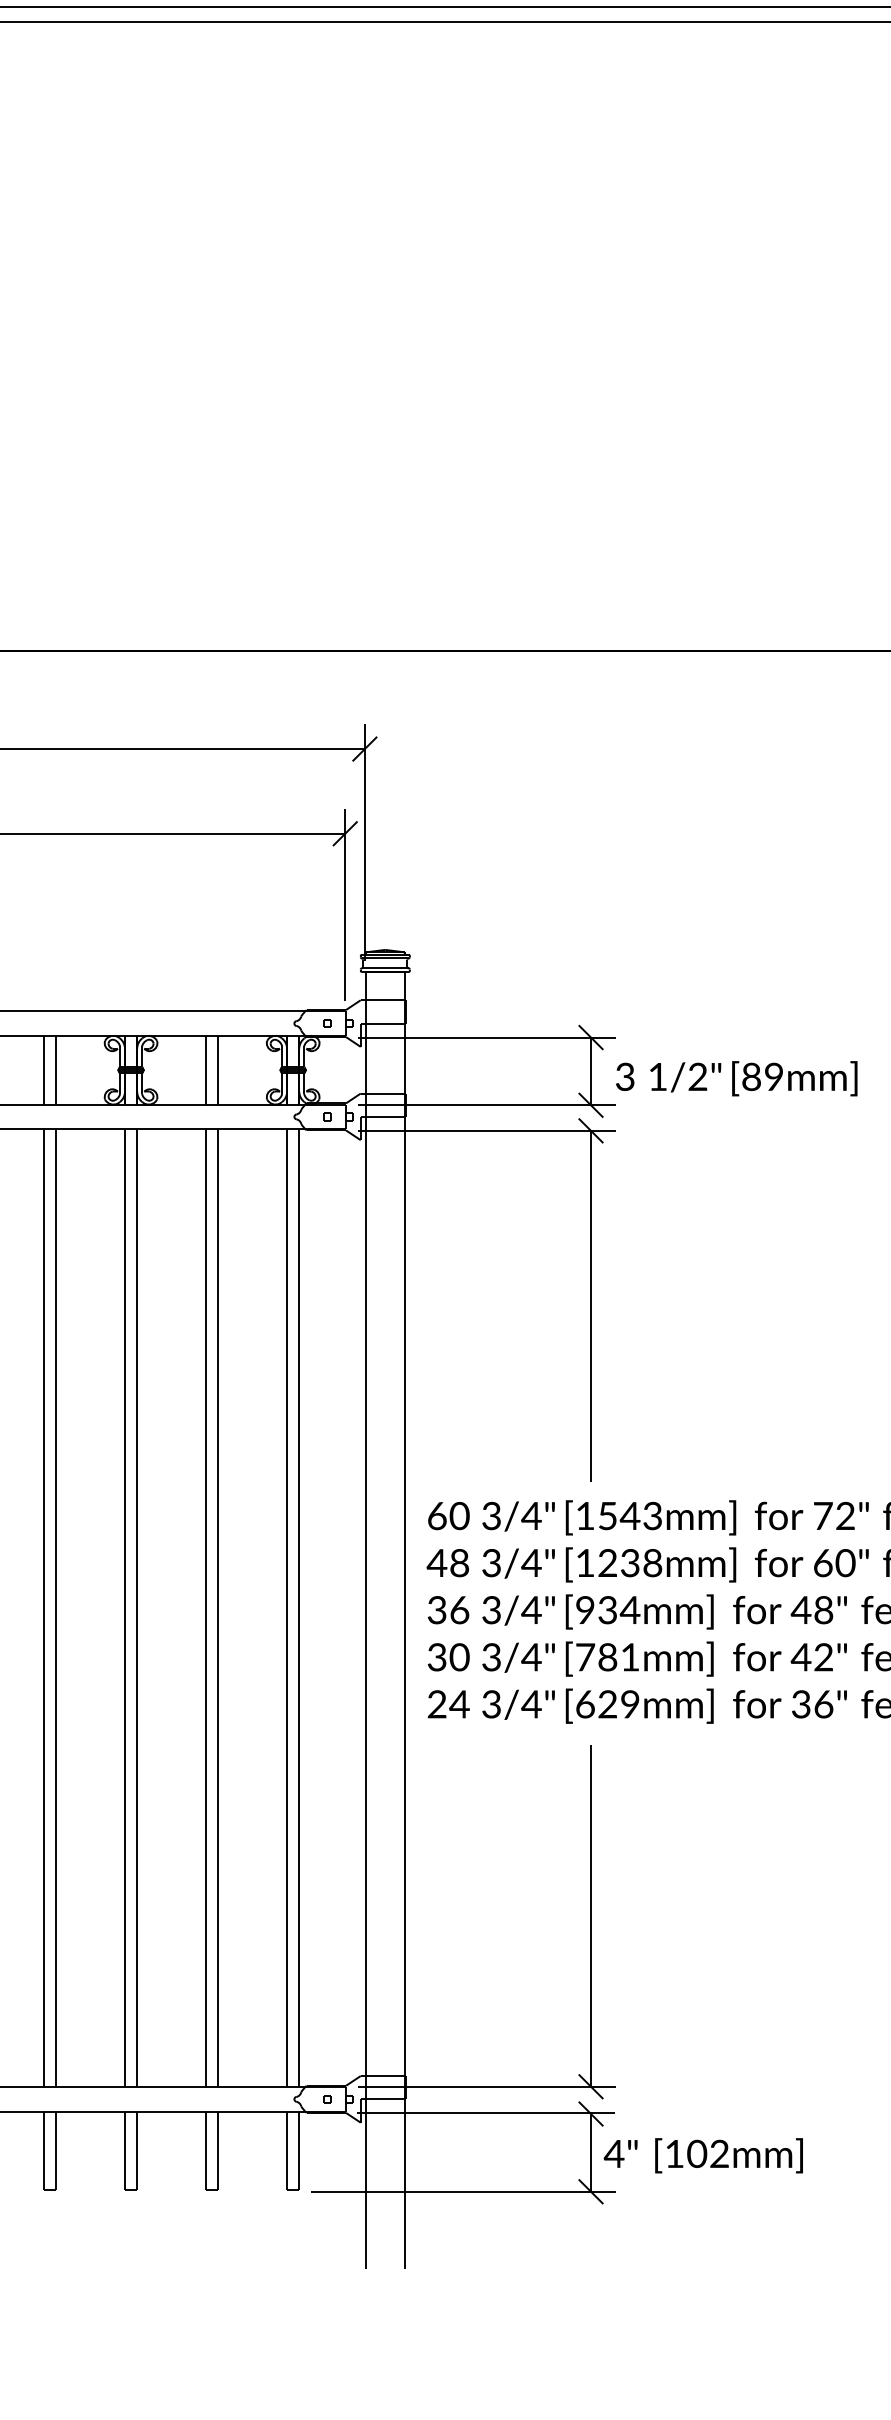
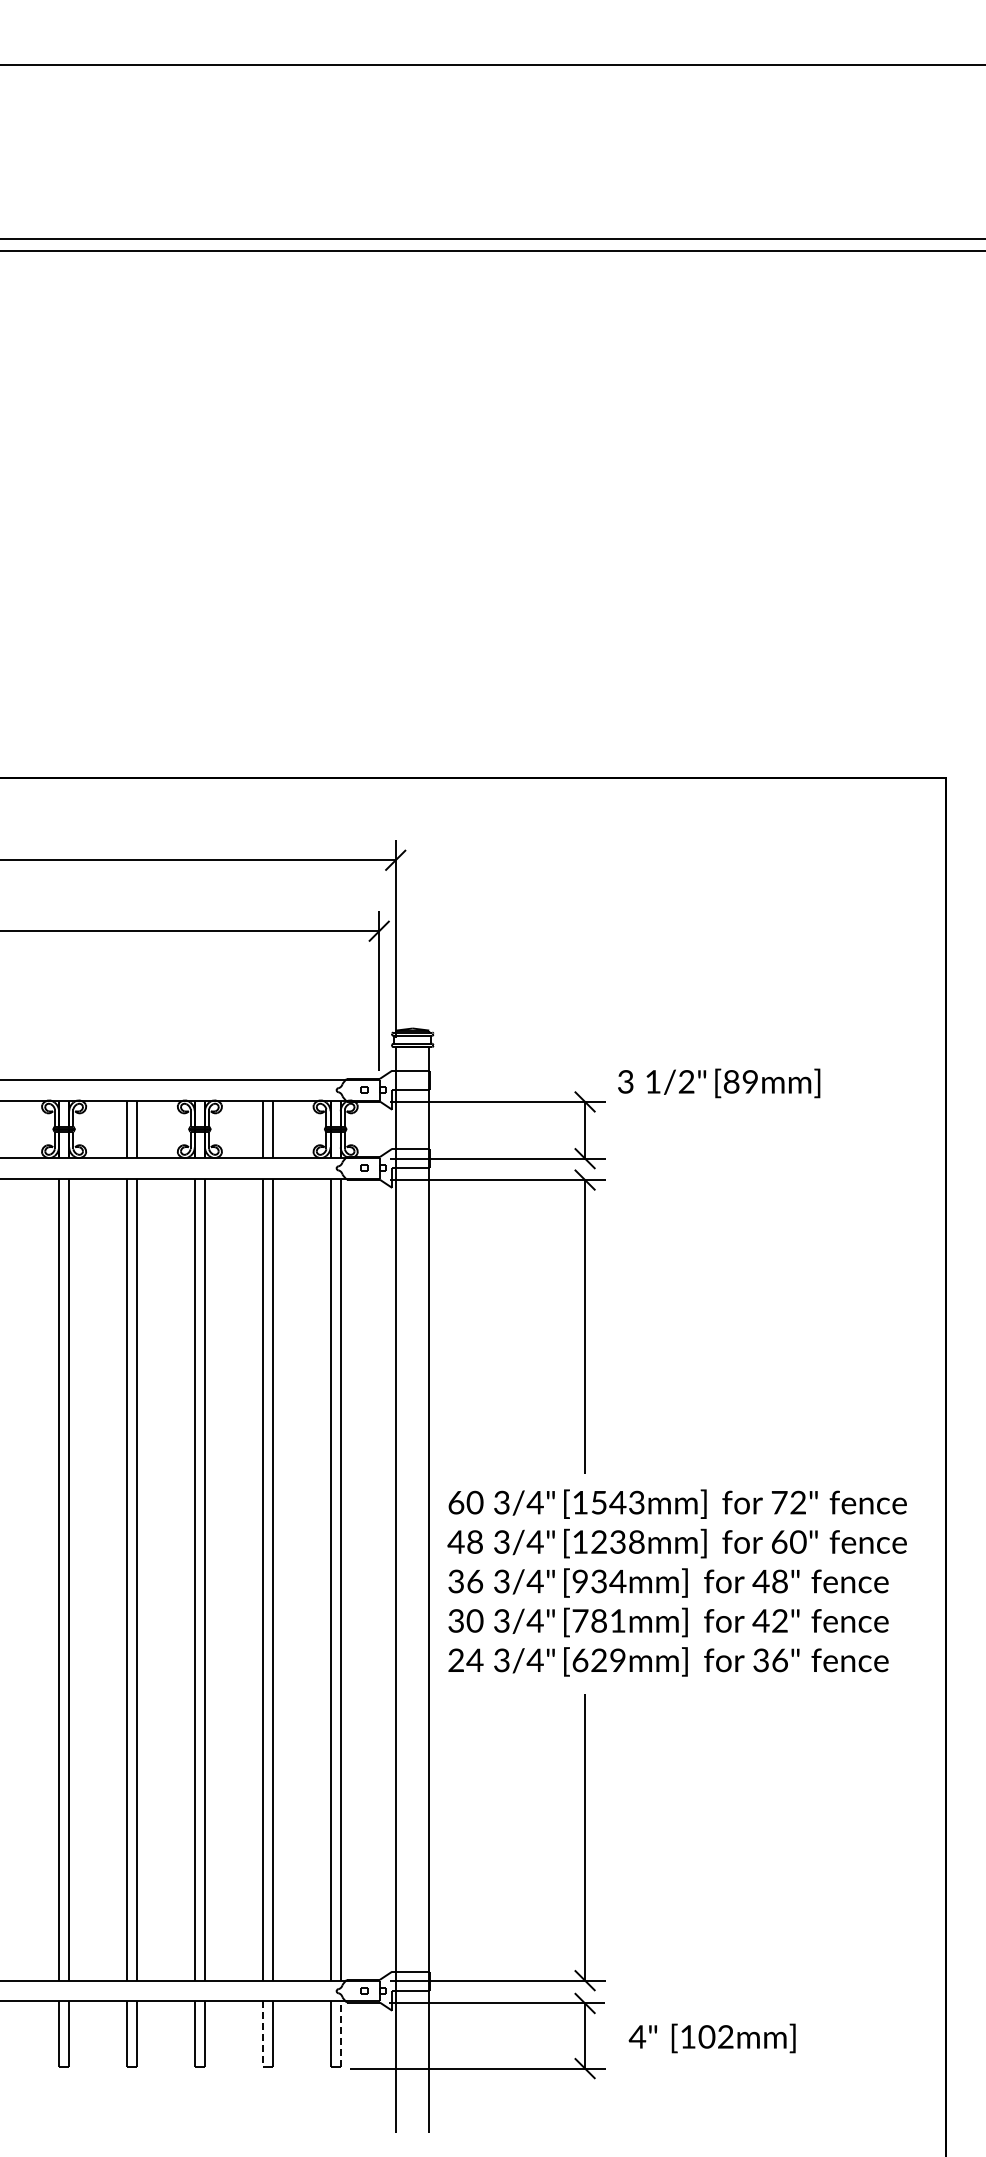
text: (737, 1078) -> (719, 1083), moved
line: (205, 2151) -> (262, 2034), solid -> dashed
line: (298, 2151) -> (340, 2034), solid -> dashed
text: (702, 2155) -> (711, 2038), moved

